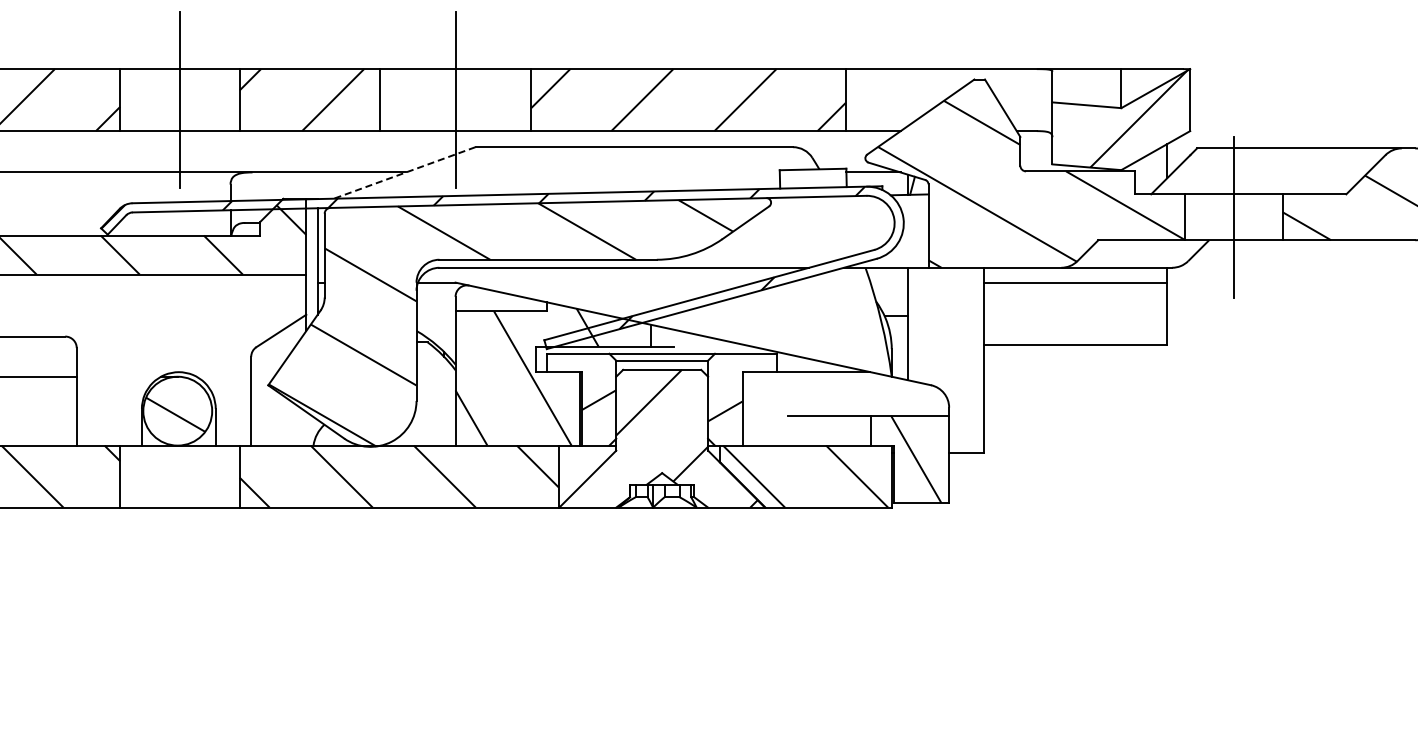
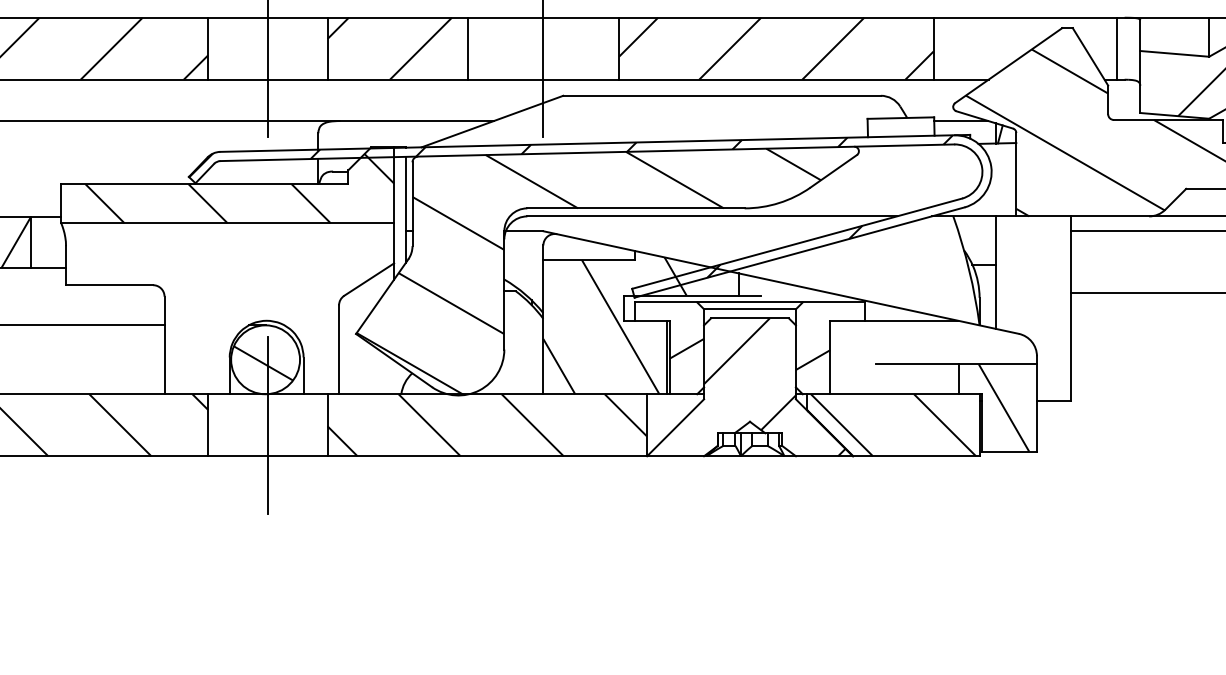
line: (1029, 100) -> (1117, 49), added
line: (404, 173) -> (492, 122), dashed -> solid
line: (180, 476) -> (268, 425), added

